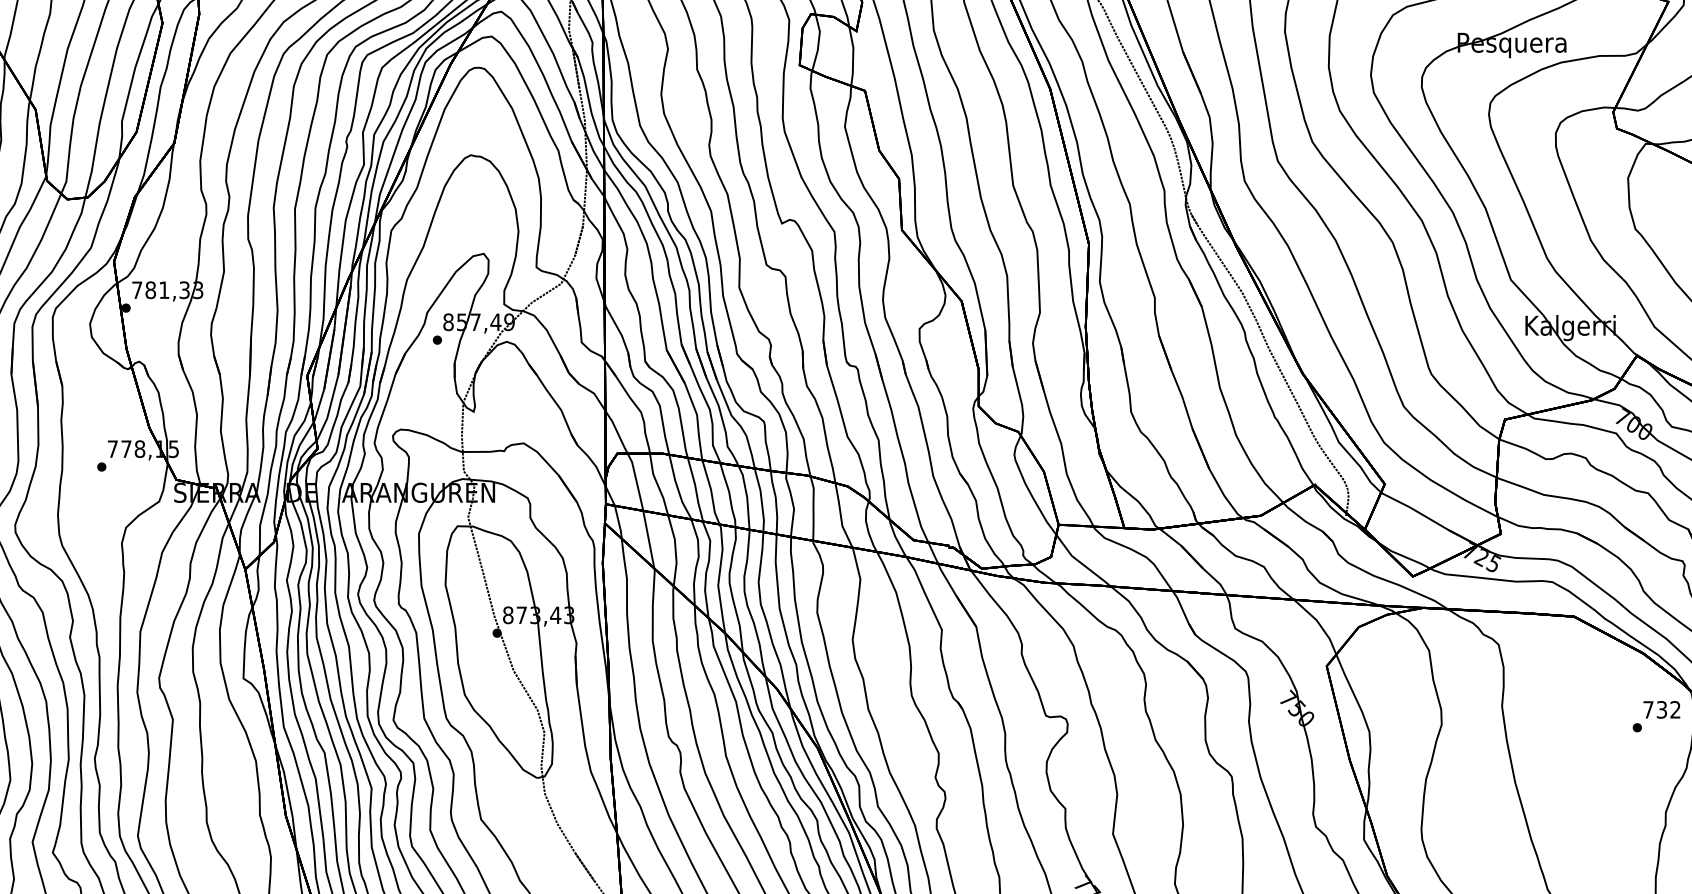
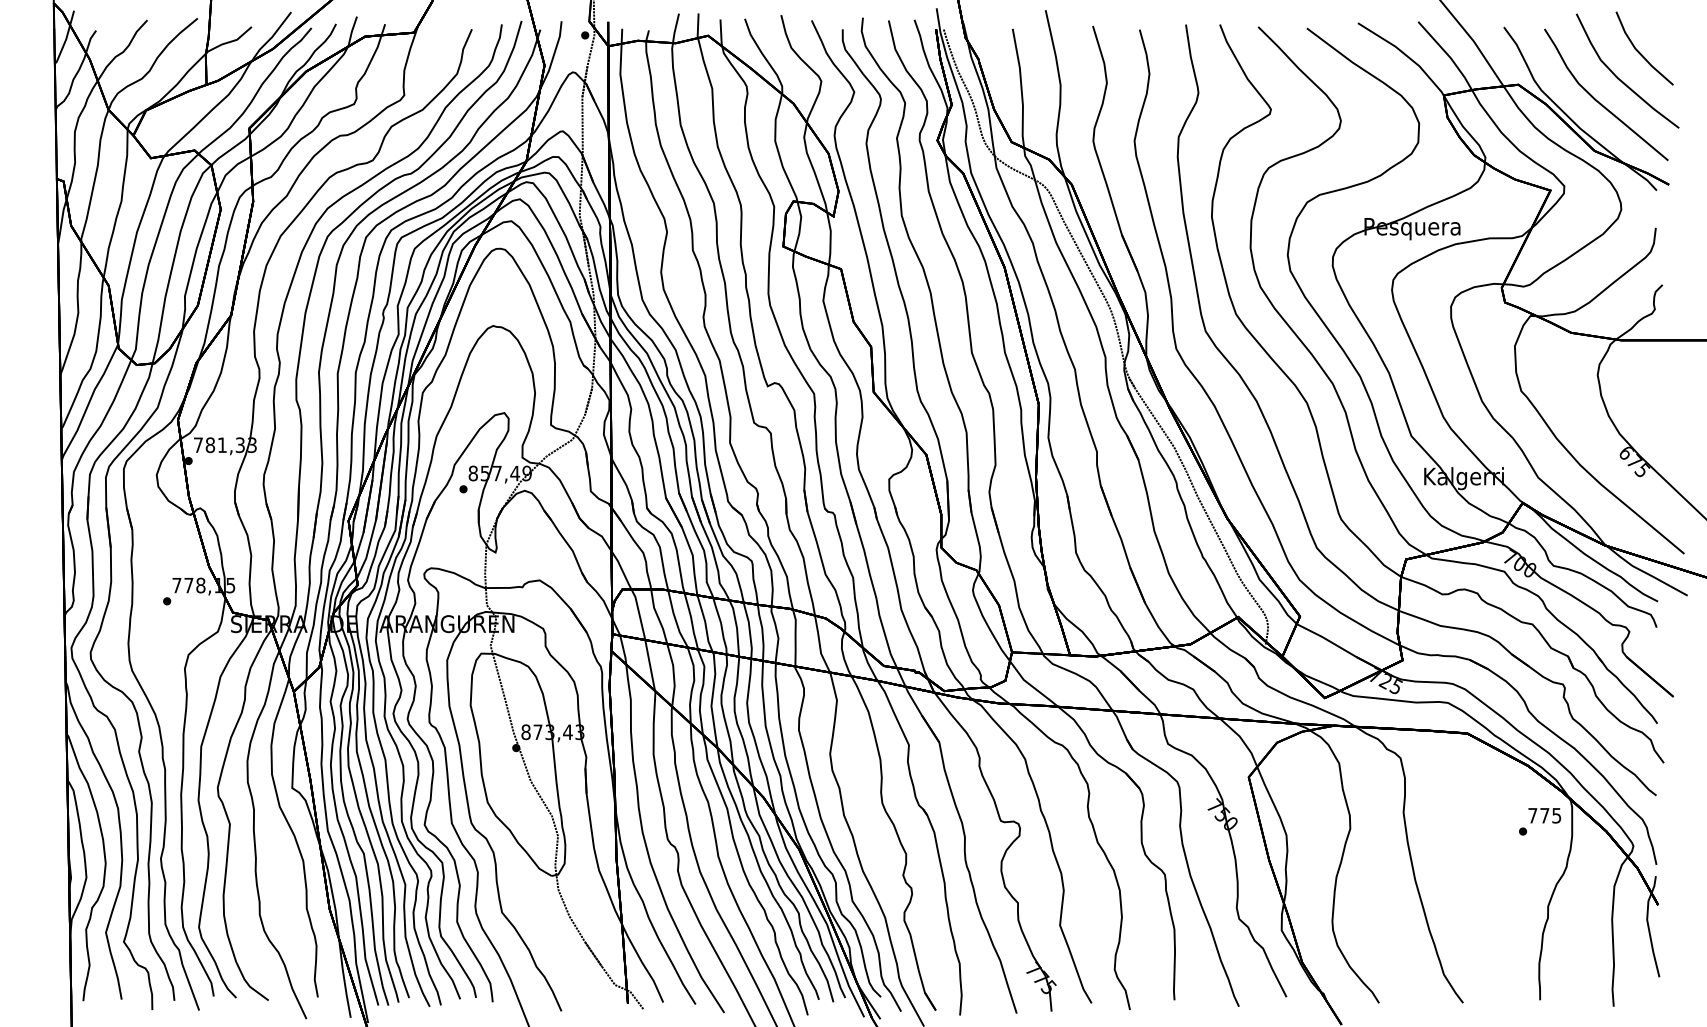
text: (1668, 709) -> (1550, 815), 732 -> 775

